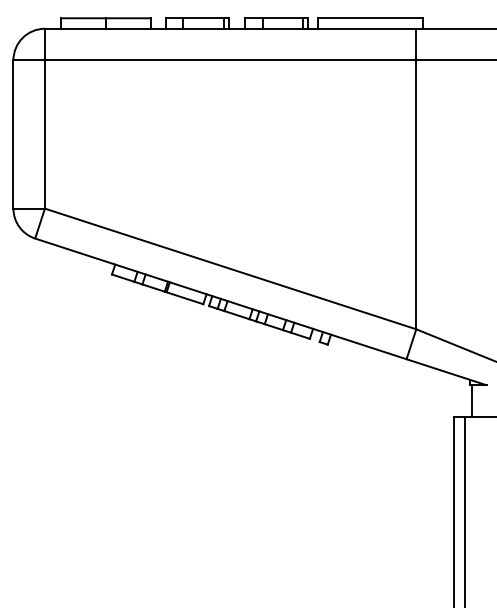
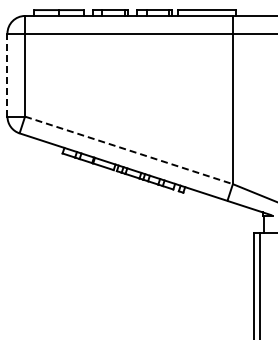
line: (13, 135) -> (7, 75), solid -> dashed
line: (231, 269) -> (129, 150), solid -> dashed

